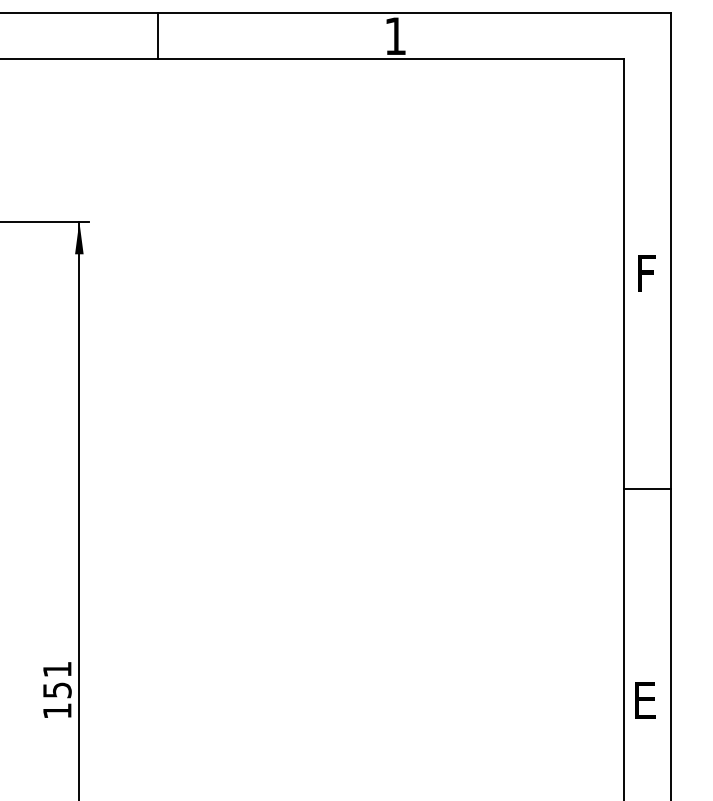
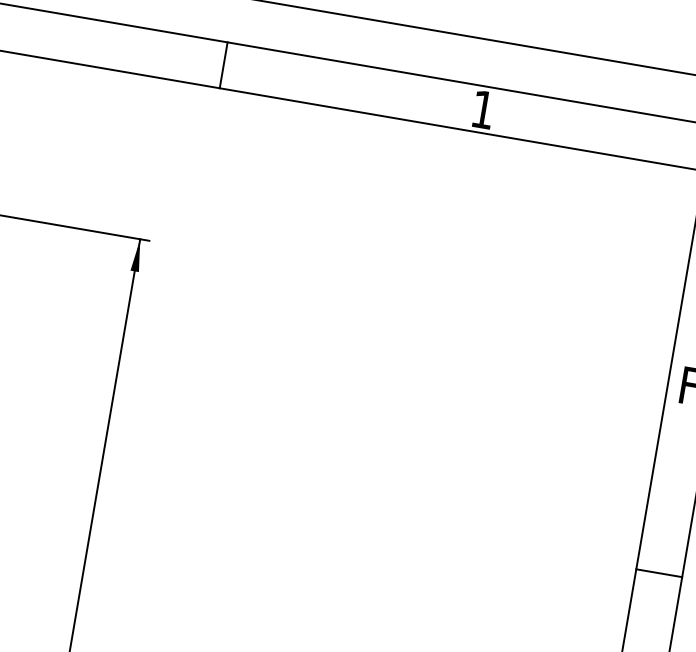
line: (158, 35) -> (223, 64), moved
line: (646, 489) -> (658, 573), moved

